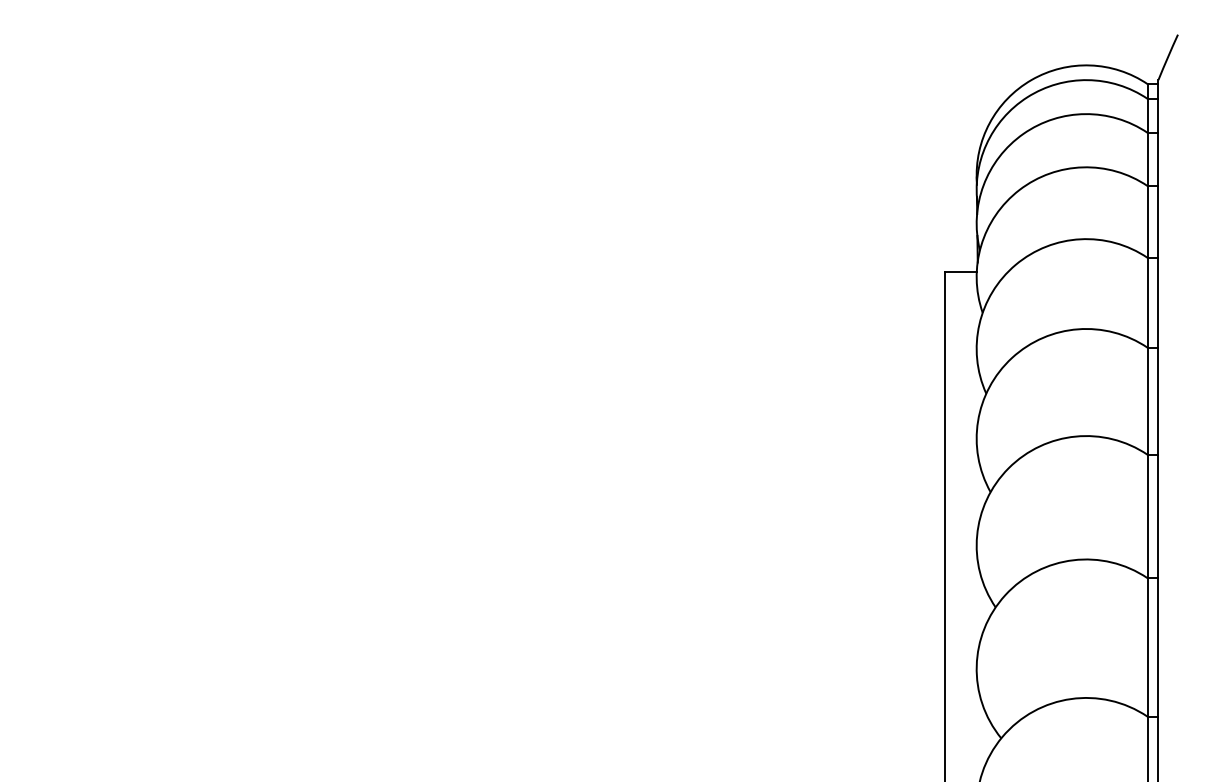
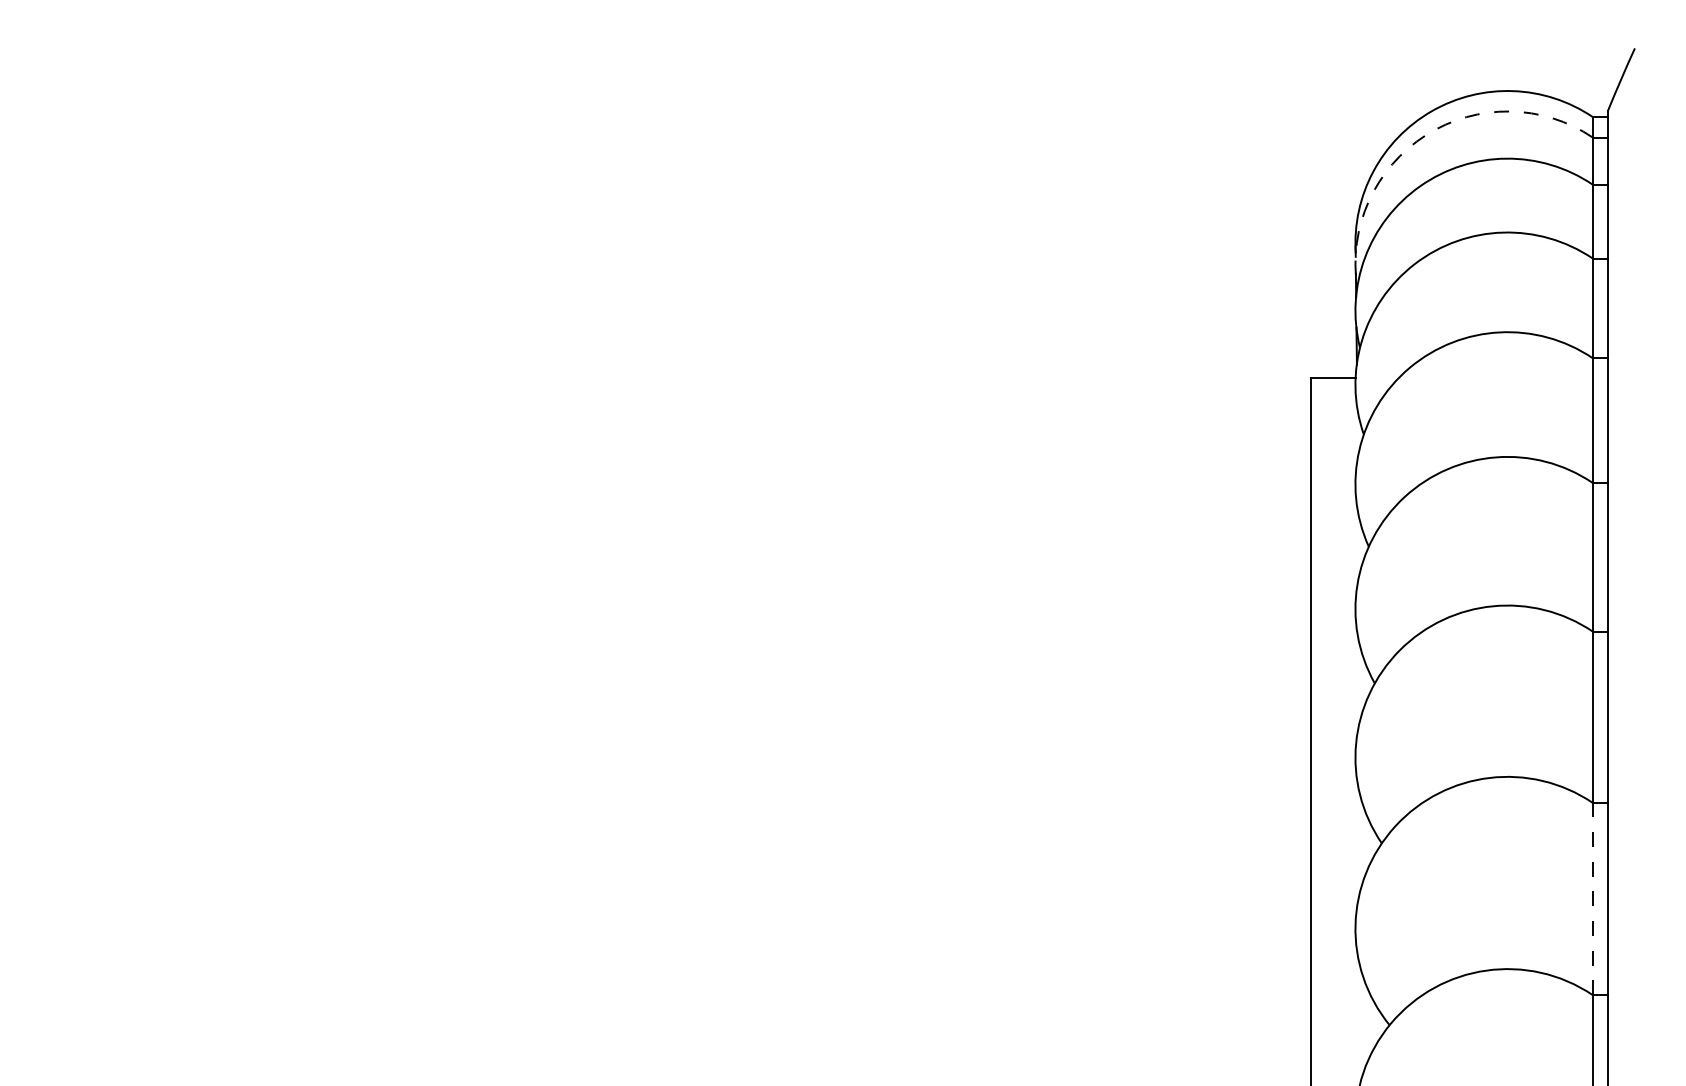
arc: (1027, 97) -> (1425, 135), solid -> dashed
line: (1147, 647) -> (1592, 898), solid -> dashed

